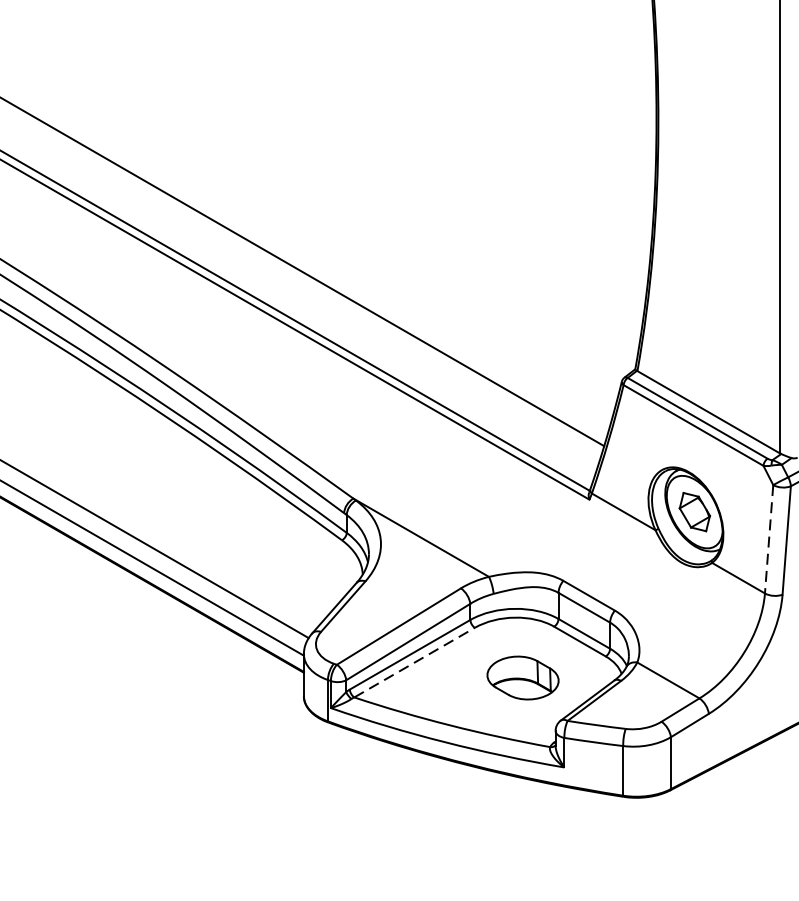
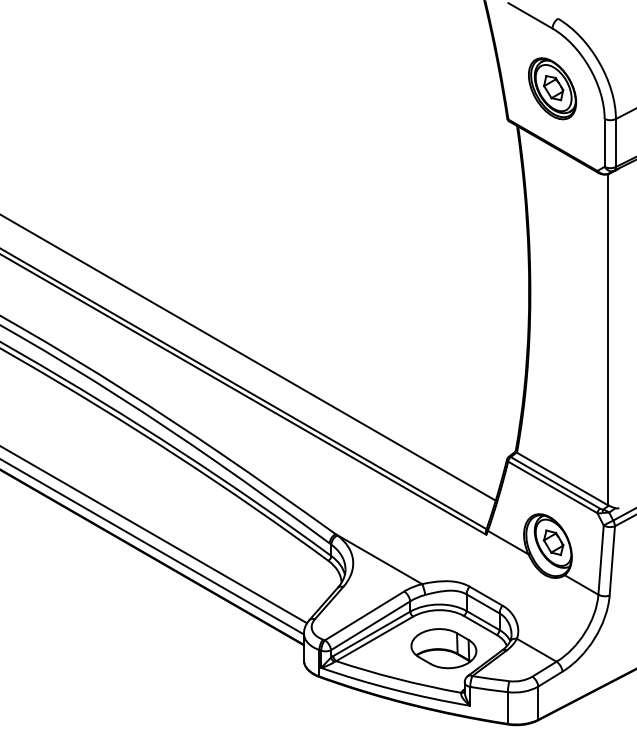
line: (769, 539) -> (601, 560), dashed -> solid
line: (415, 662) -> (375, 638), dashed -> solid
part: (522, 677) -> (443, 648), size x1.43

